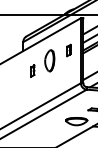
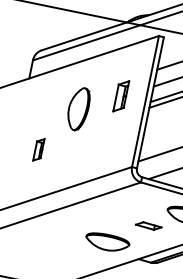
part: (68, 50) -> (120, 95), size x1.4
part: (32, 70) -> (38, 148), moved

